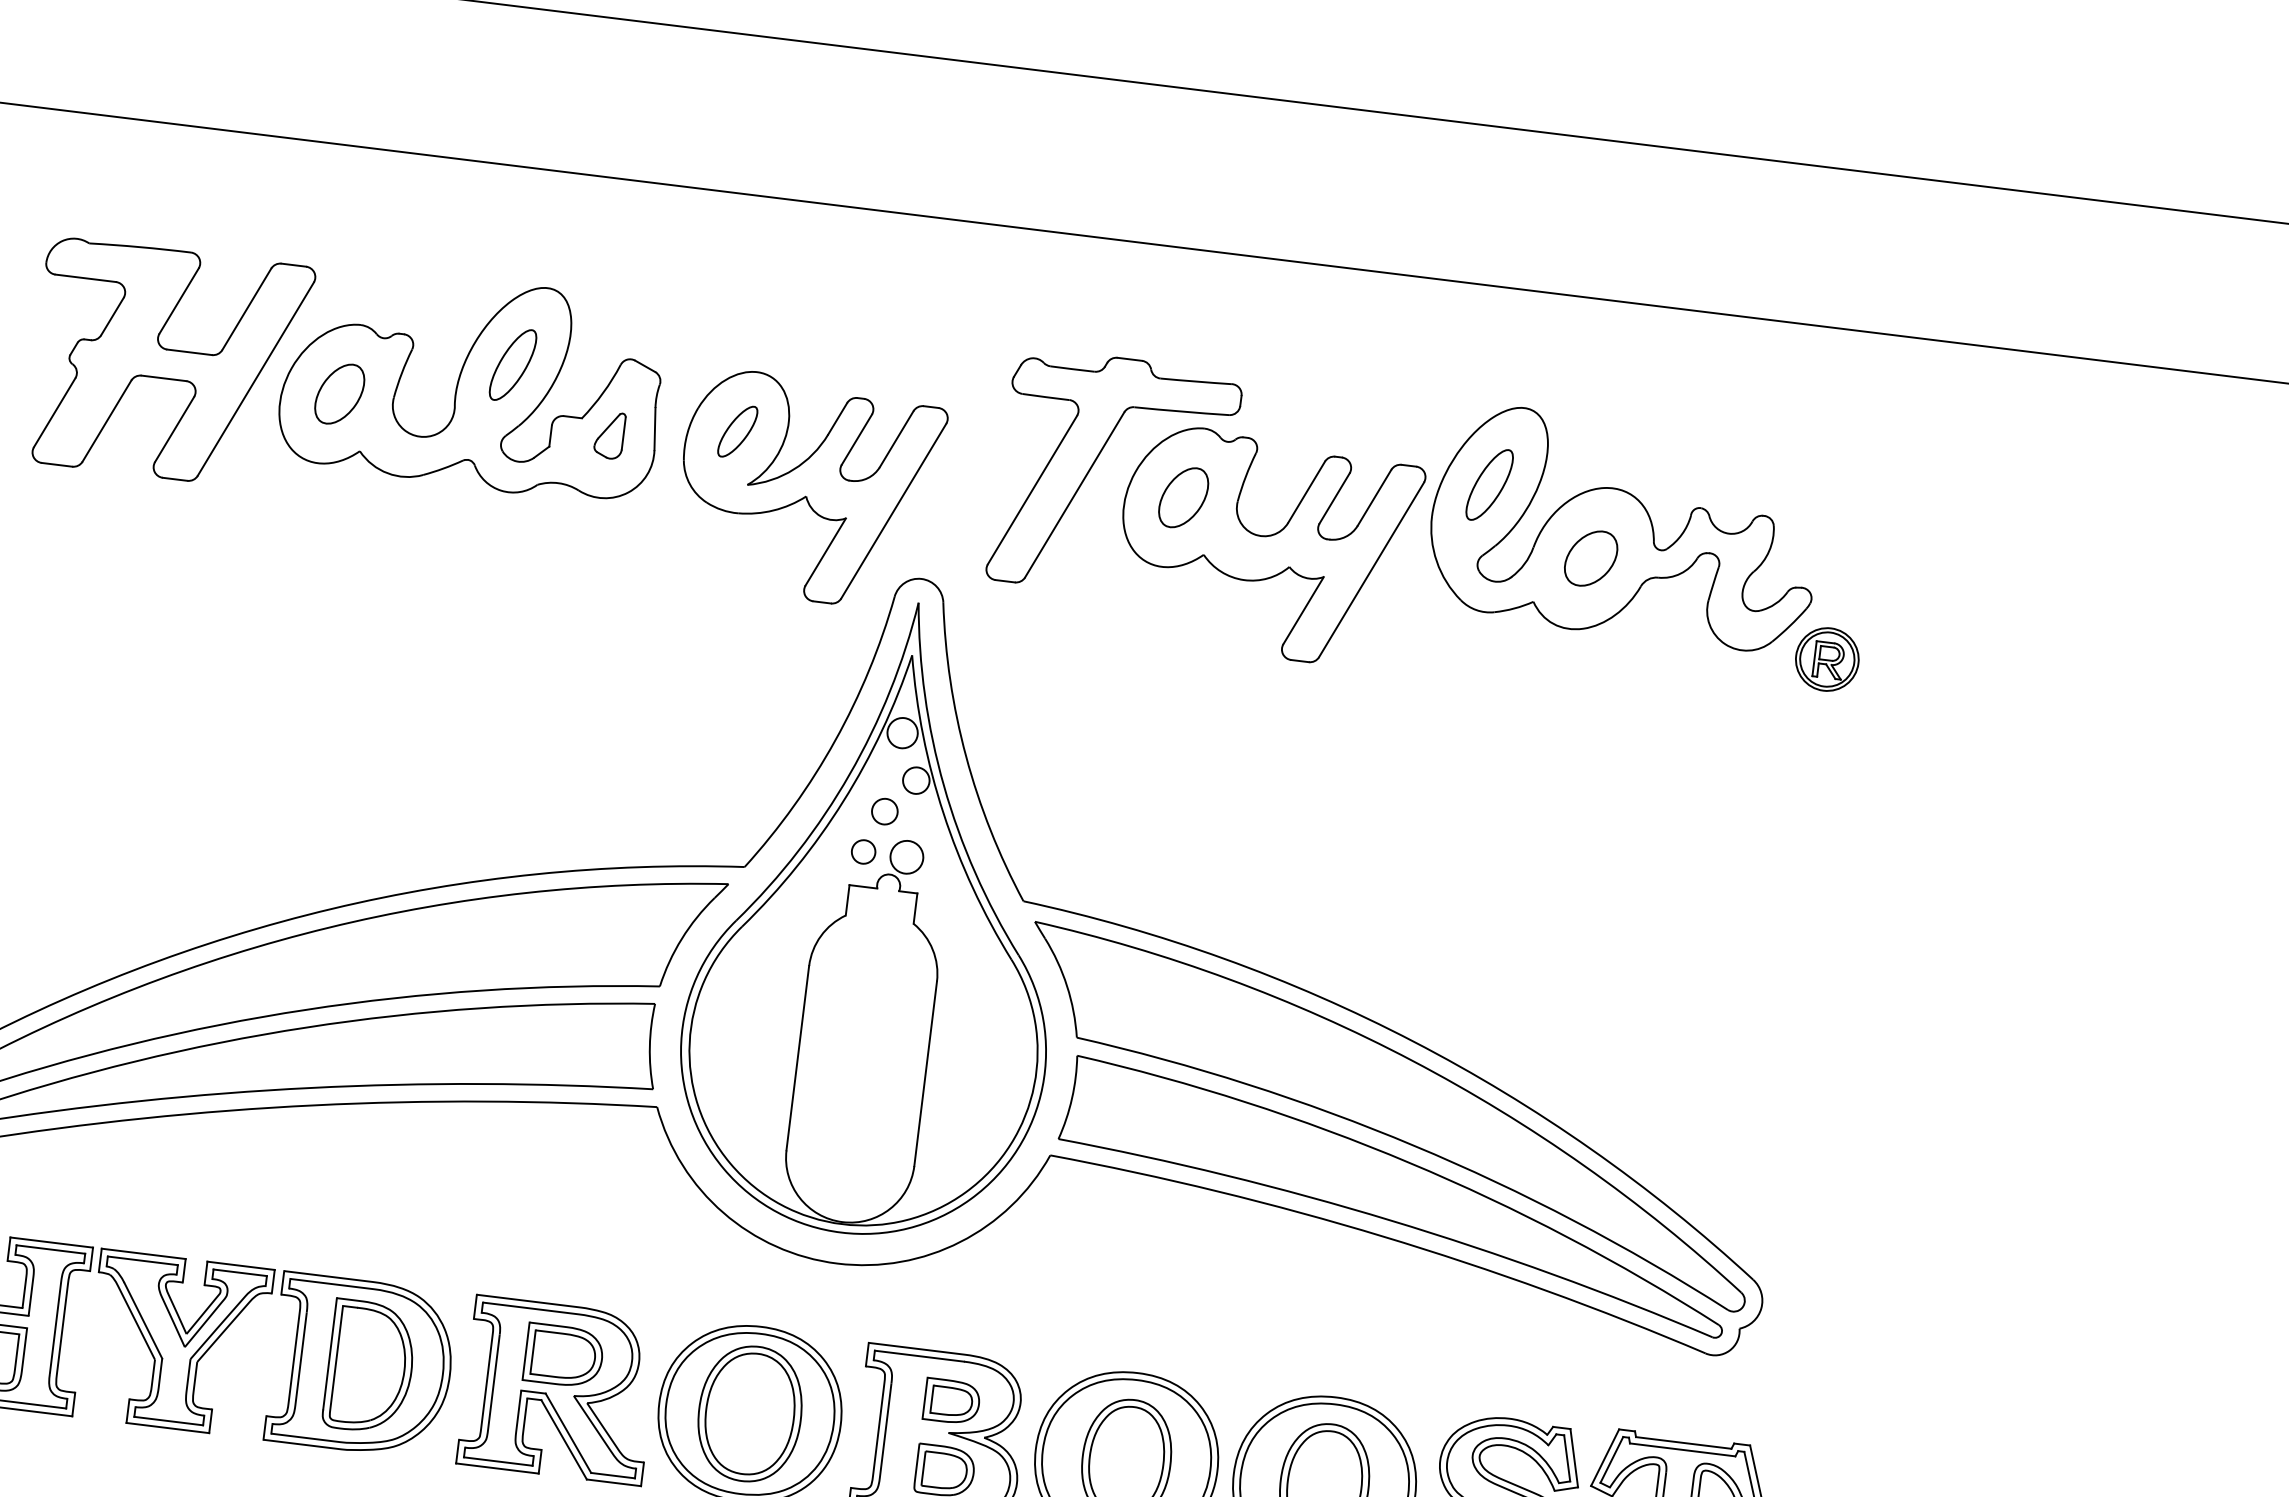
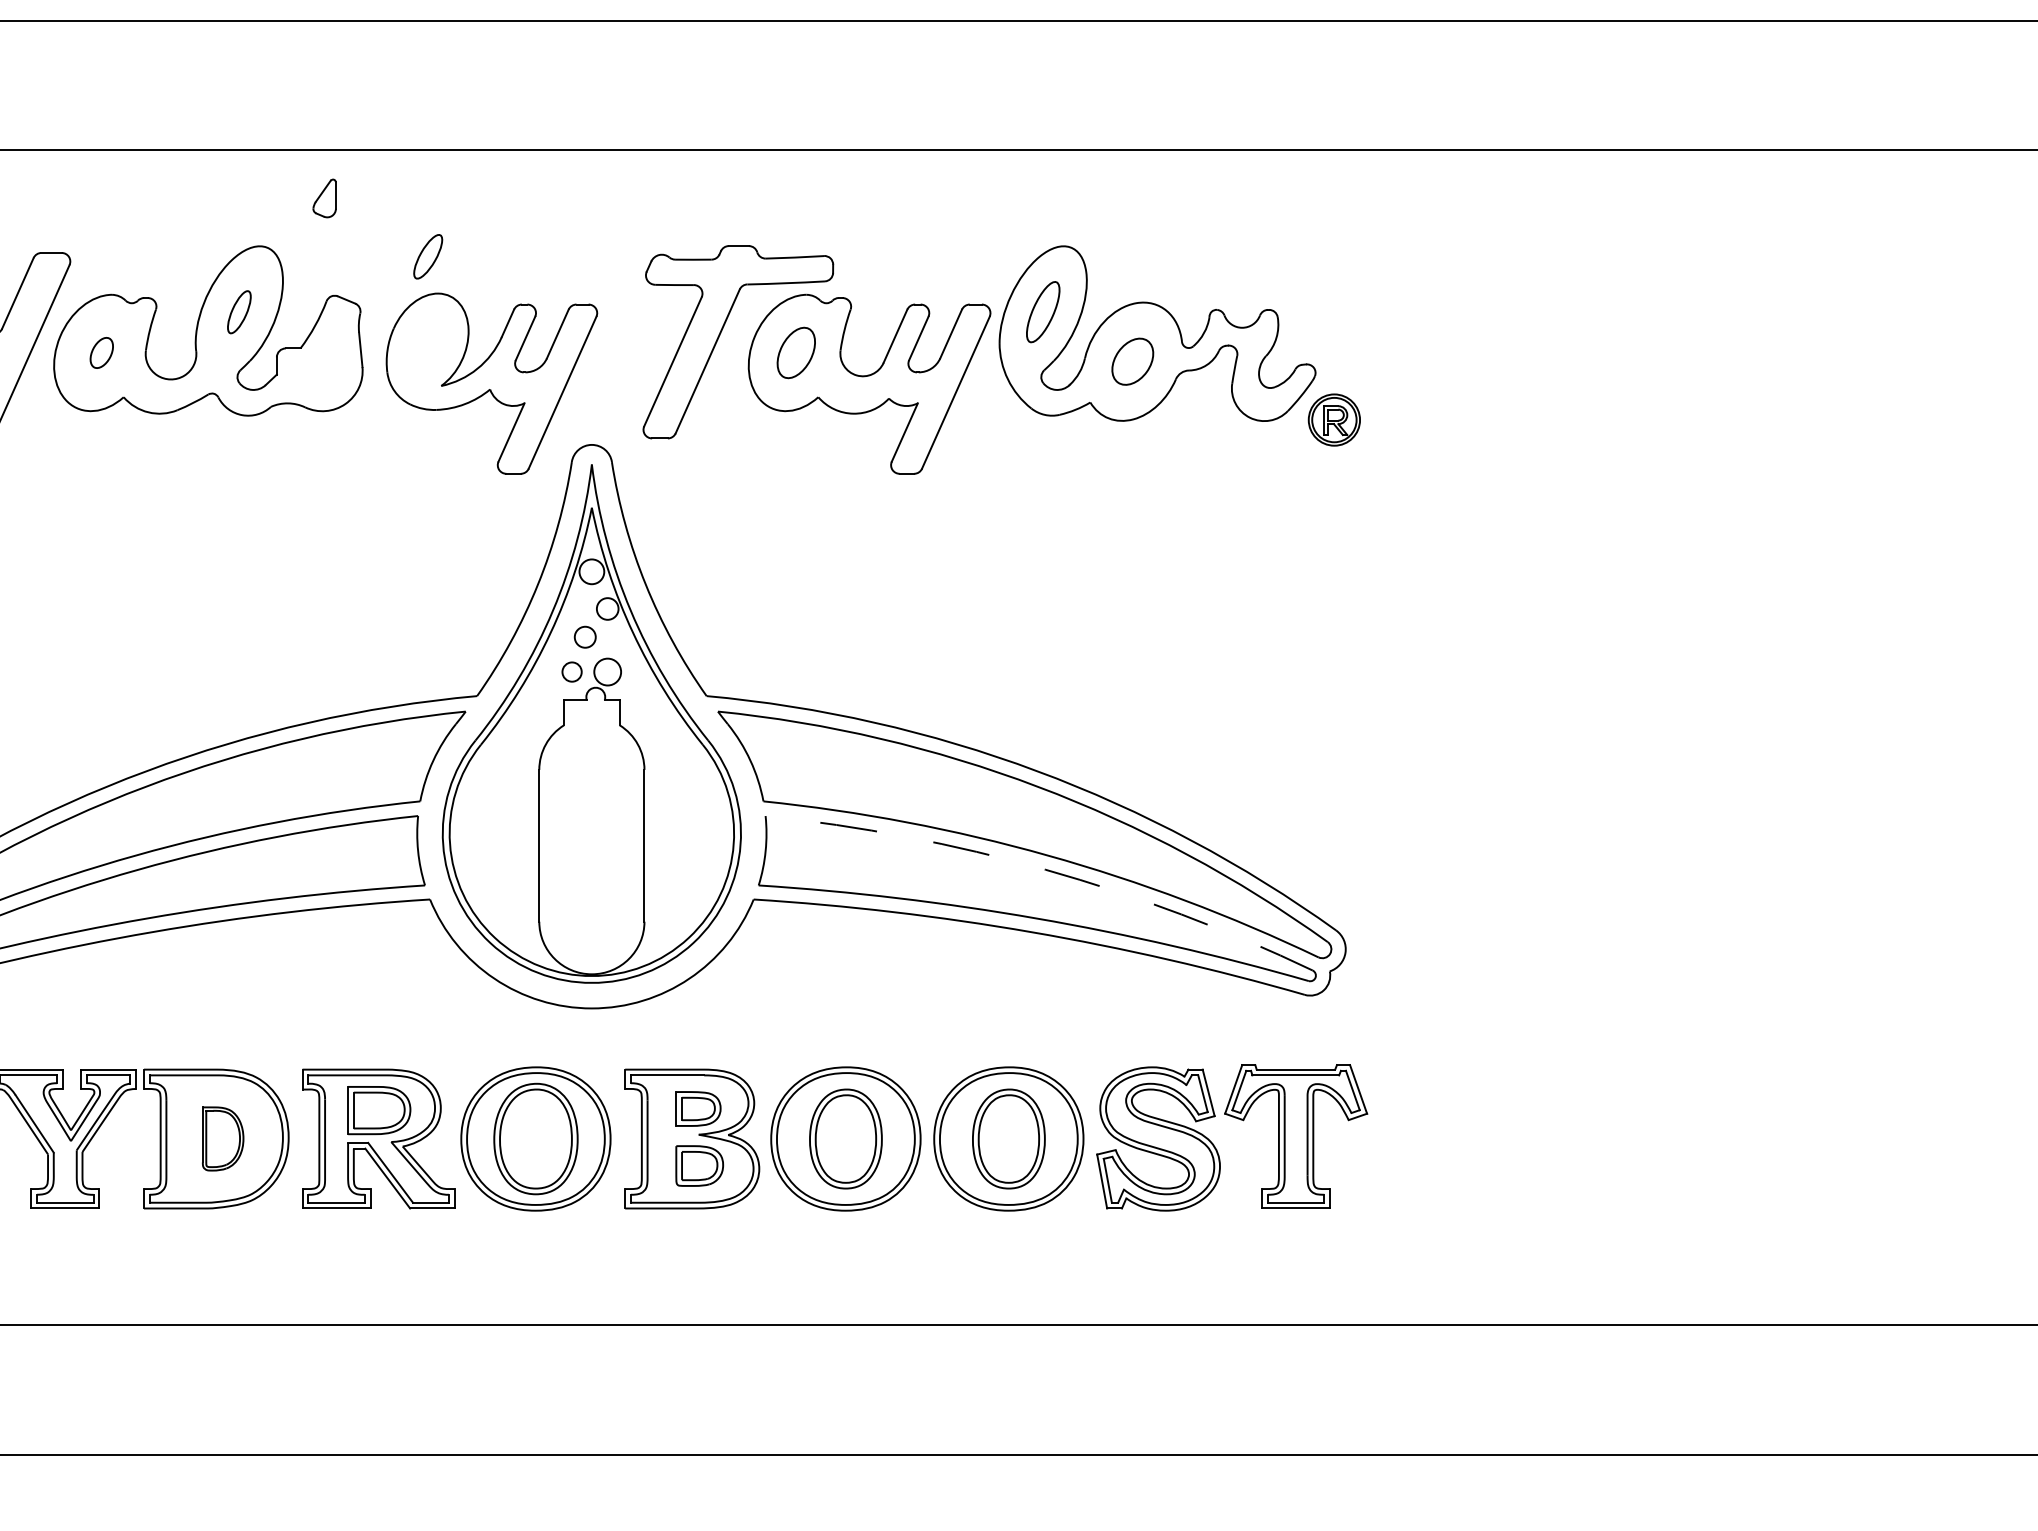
part: (513, 365) -> (239, 312), size x0.7
part: (339, 393) -> (101, 352), size x0.6
part: (738, 431) -> (428, 256), moved
part: (609, 435) -> (324, 198), moved
arc: (1409, 1162) -> (1045, 869), solid -> dashed
part: (369, 1366) -> (222, 1138), size x0.6

